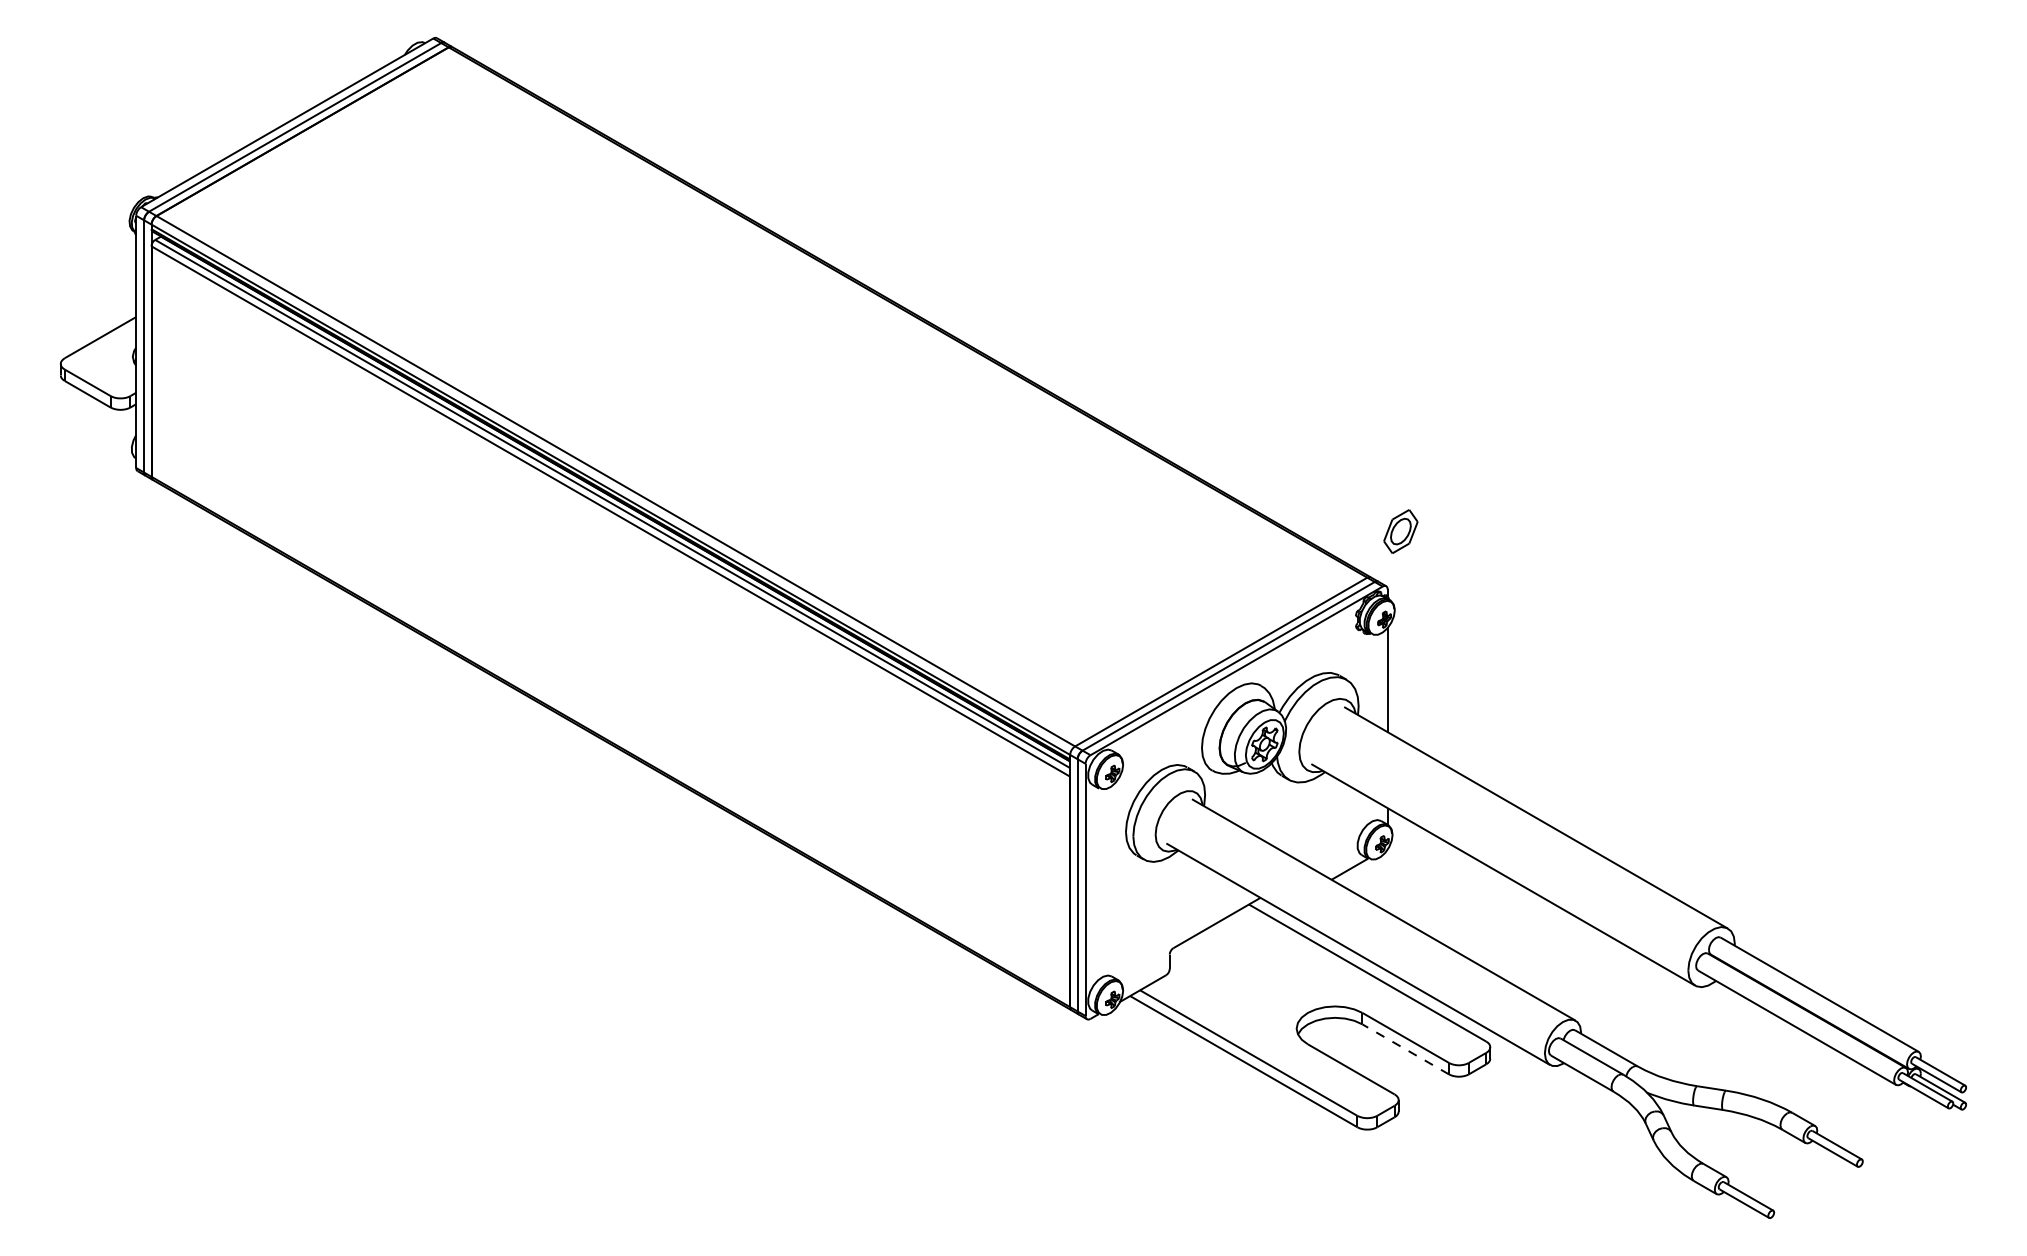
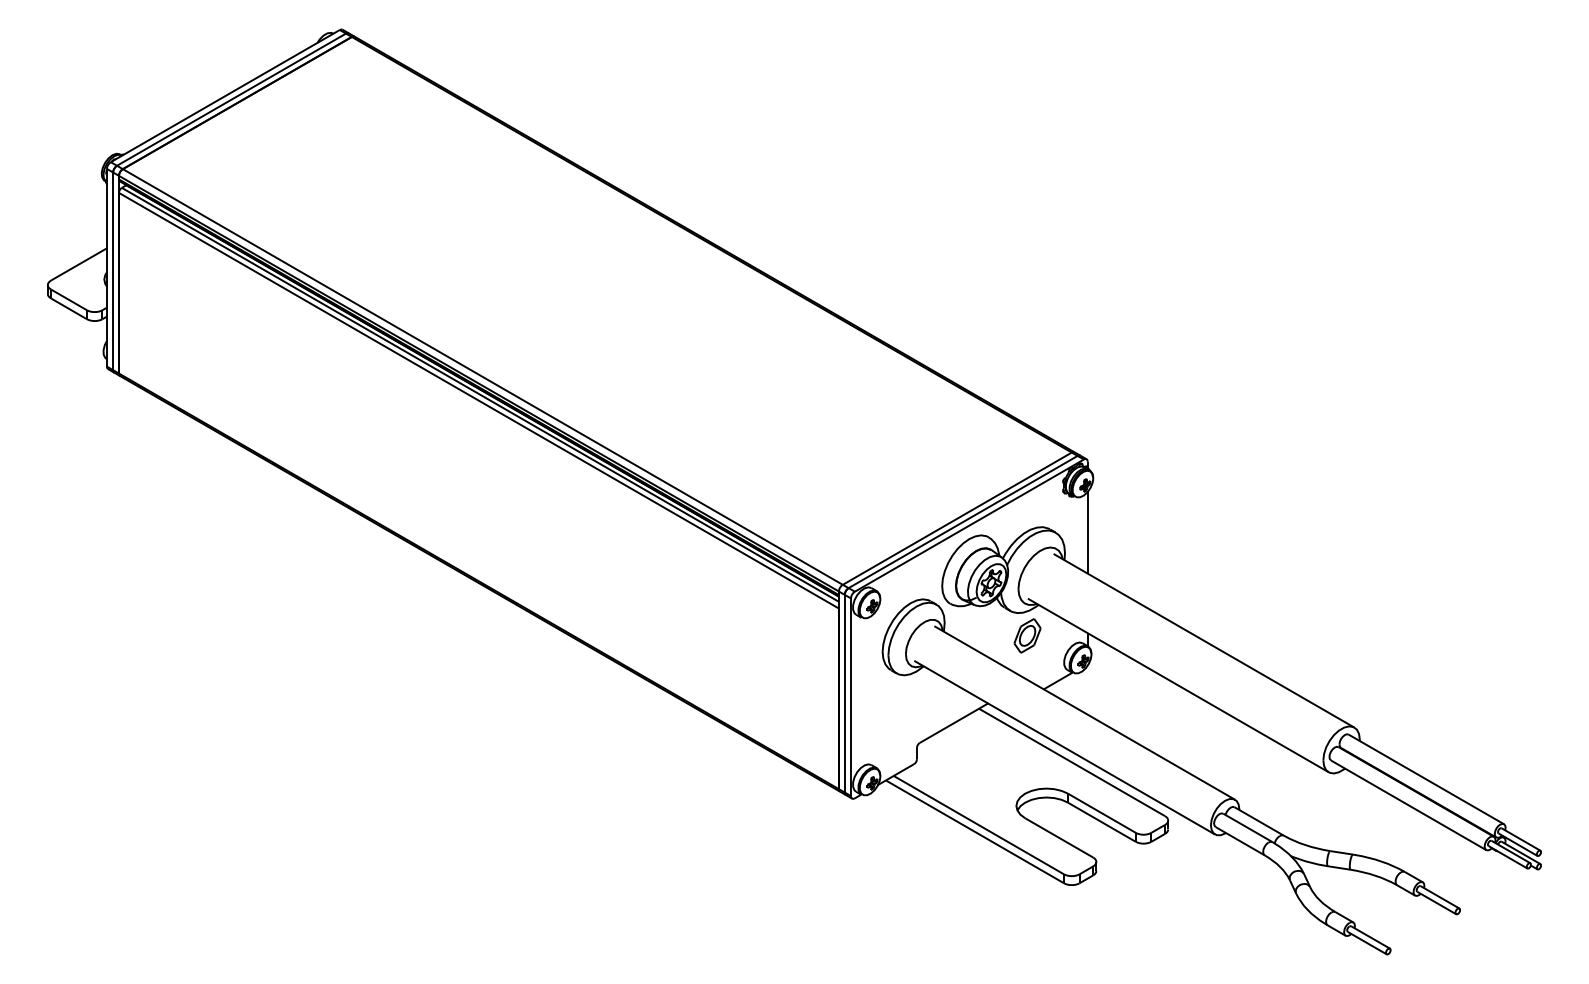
part: (1400, 531) -> (1027, 635), moved
line: (1405, 1049) -> (1101, 822), dashed -> solid

